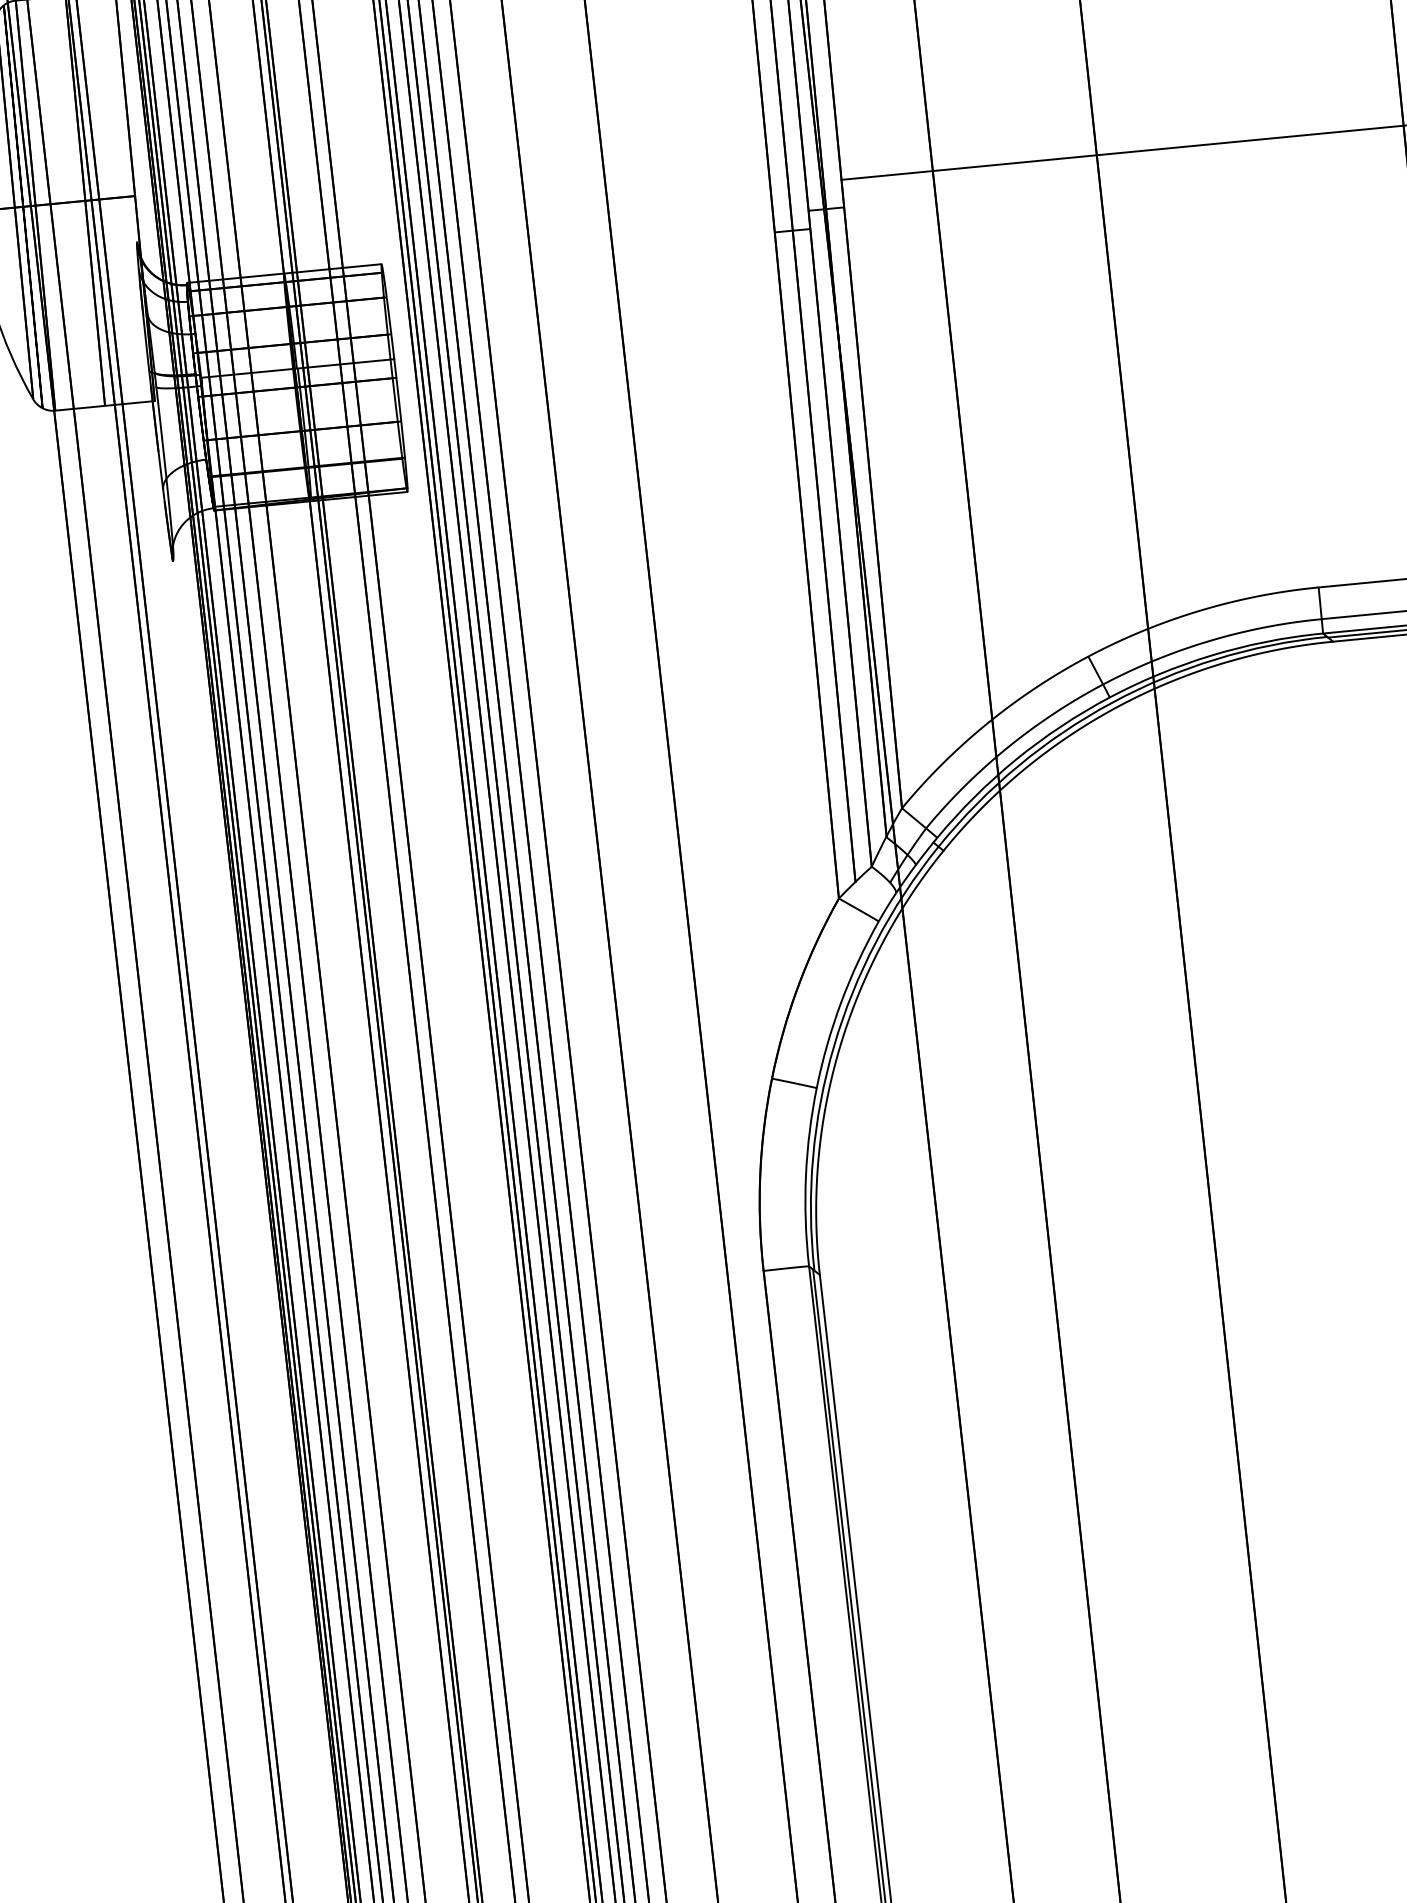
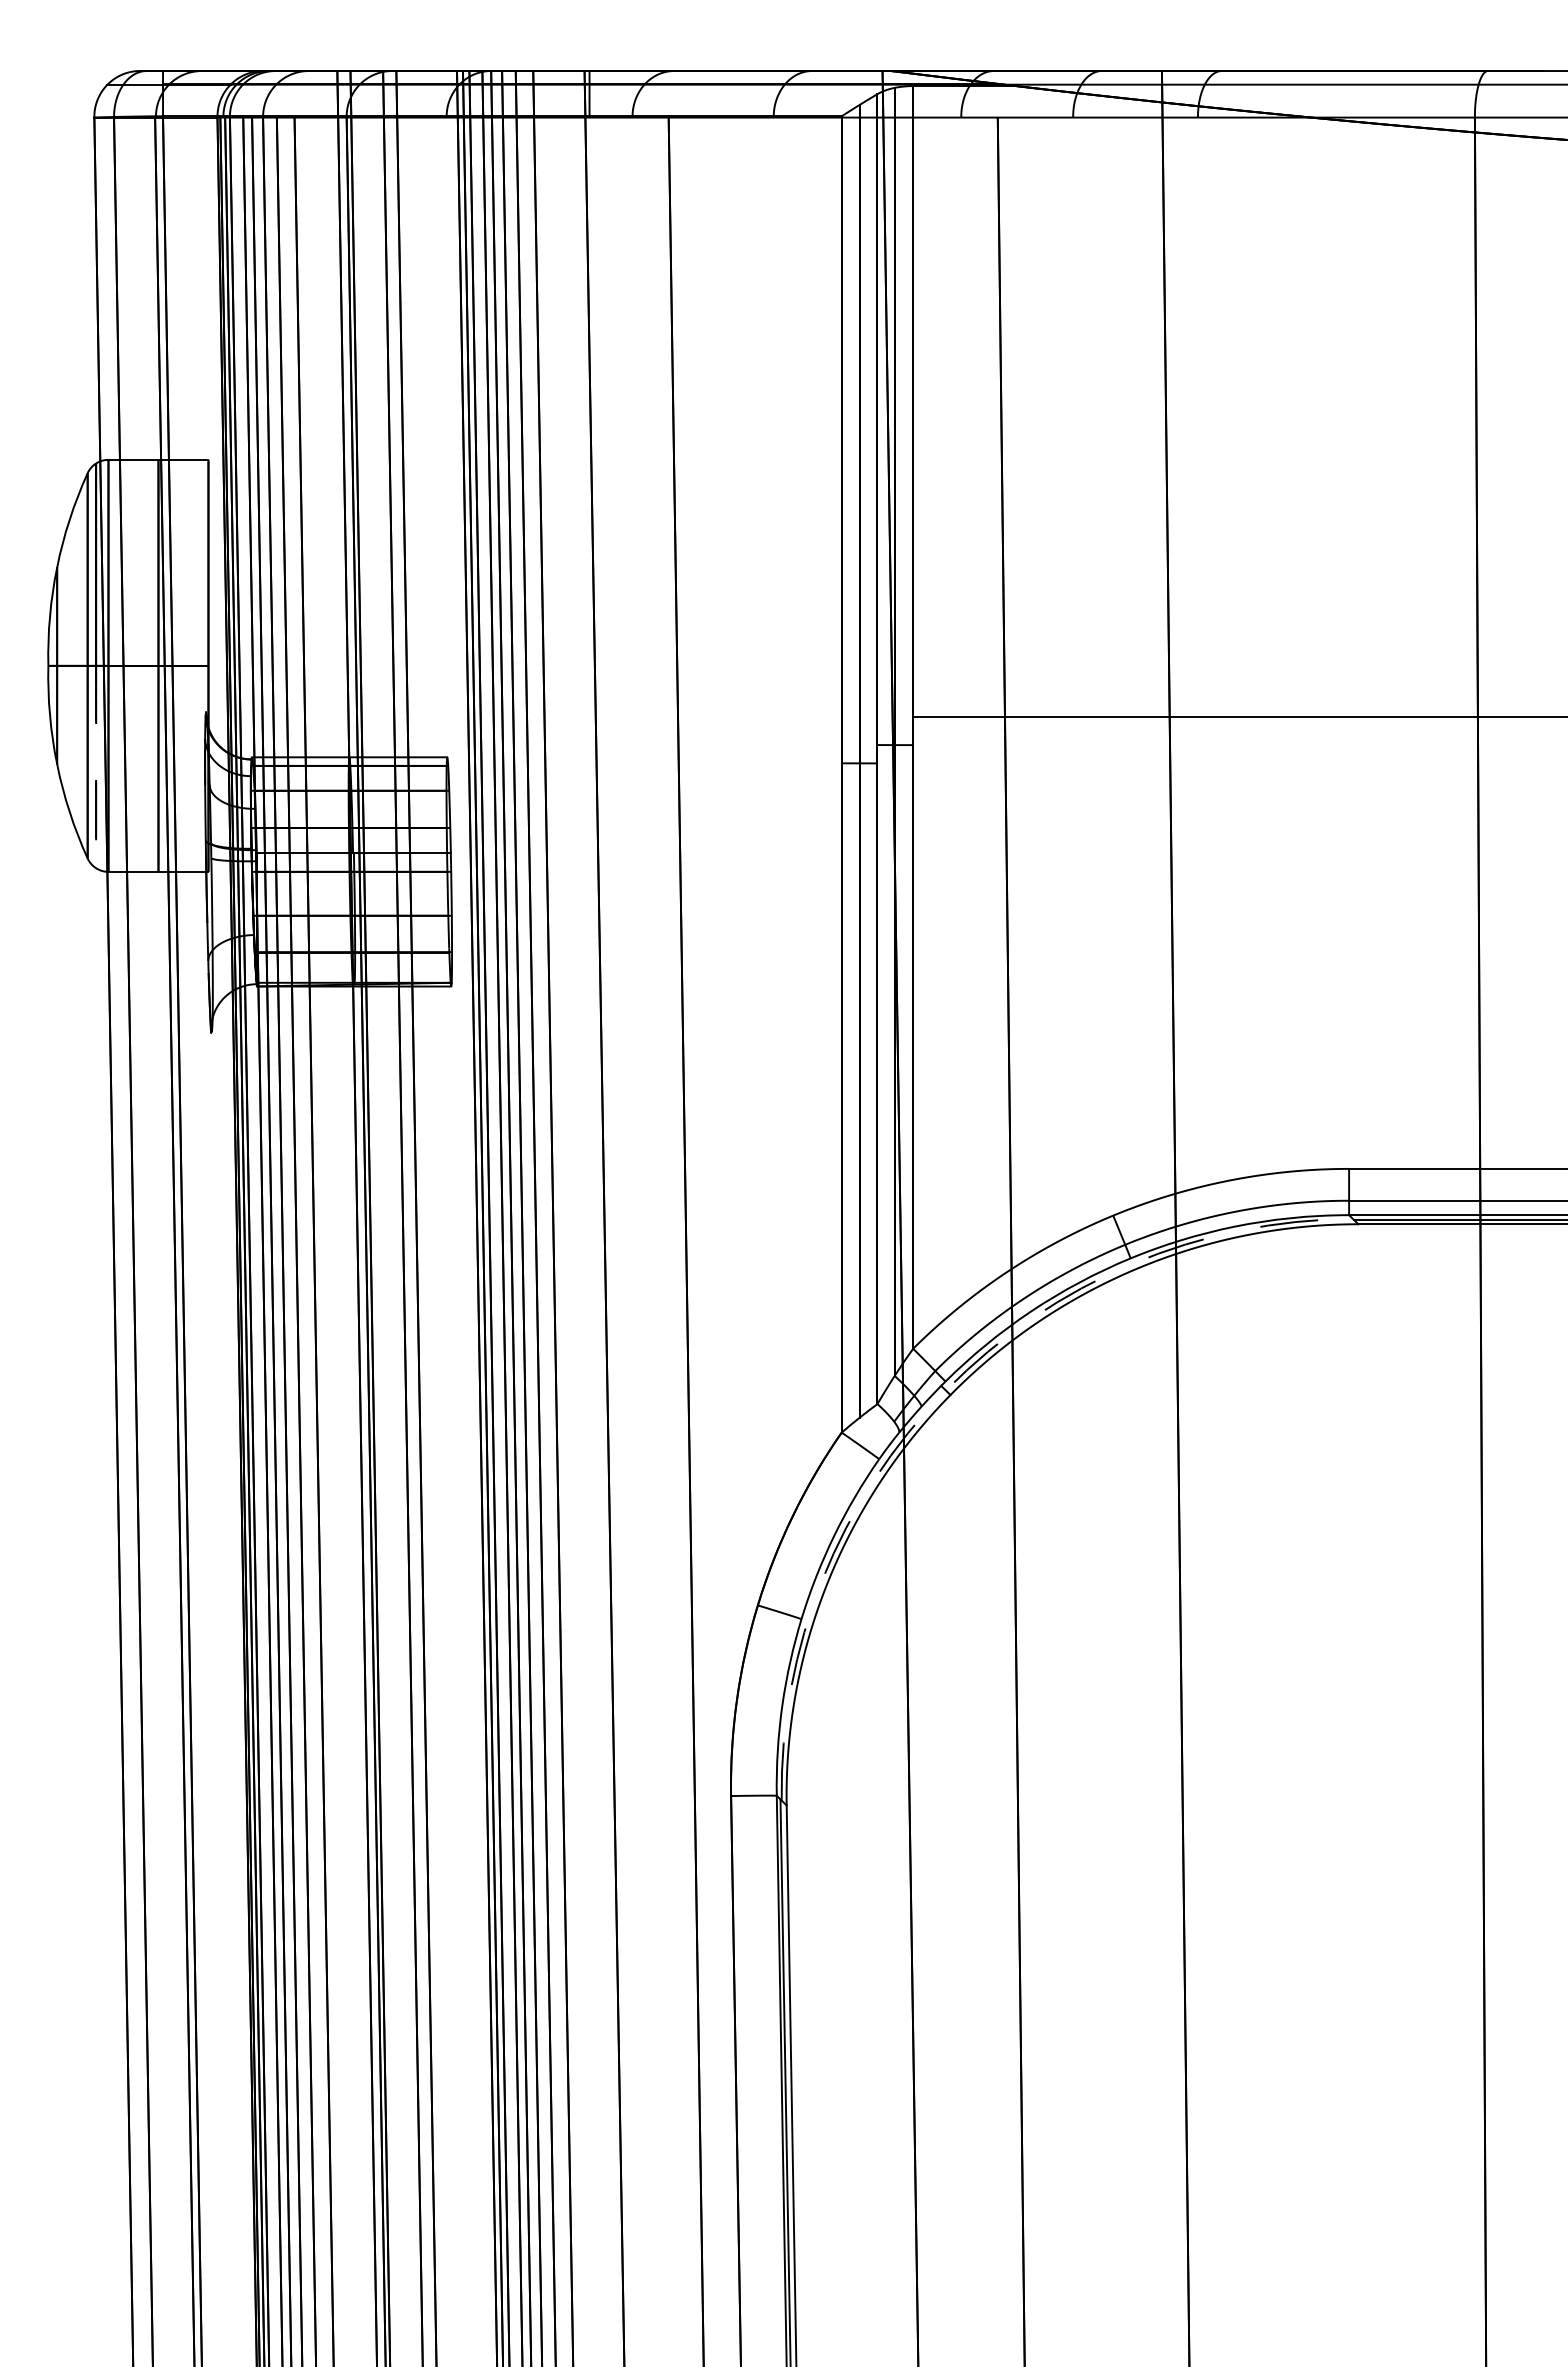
arc: (43, 408) -> (96, 868), solid -> dashed
arc: (938, 846) -> (945, 1390), solid -> dashed

